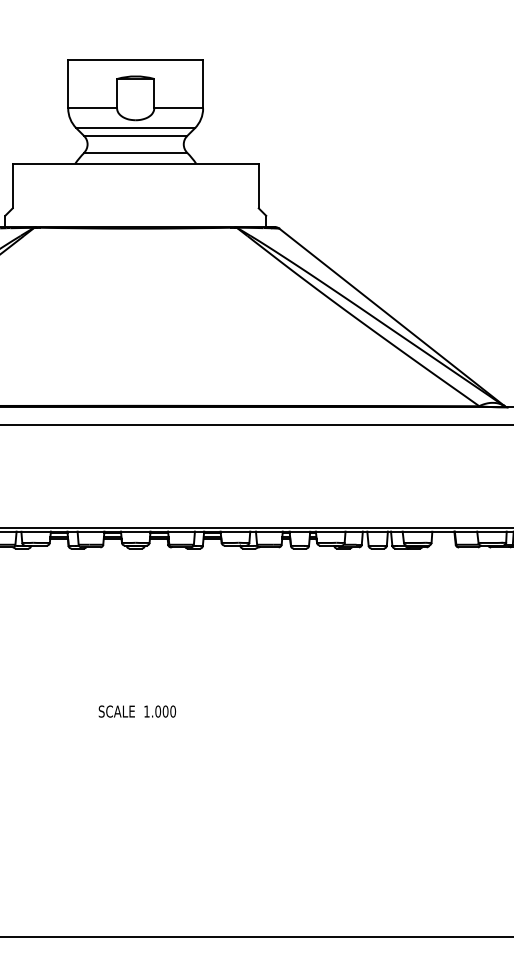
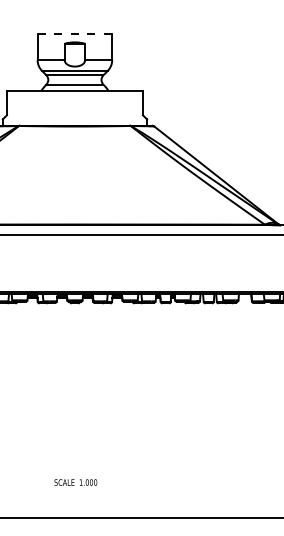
line: (136, 60) -> (75, 33), solid -> dashed
text: (136, 711) -> (75, 482), moved

